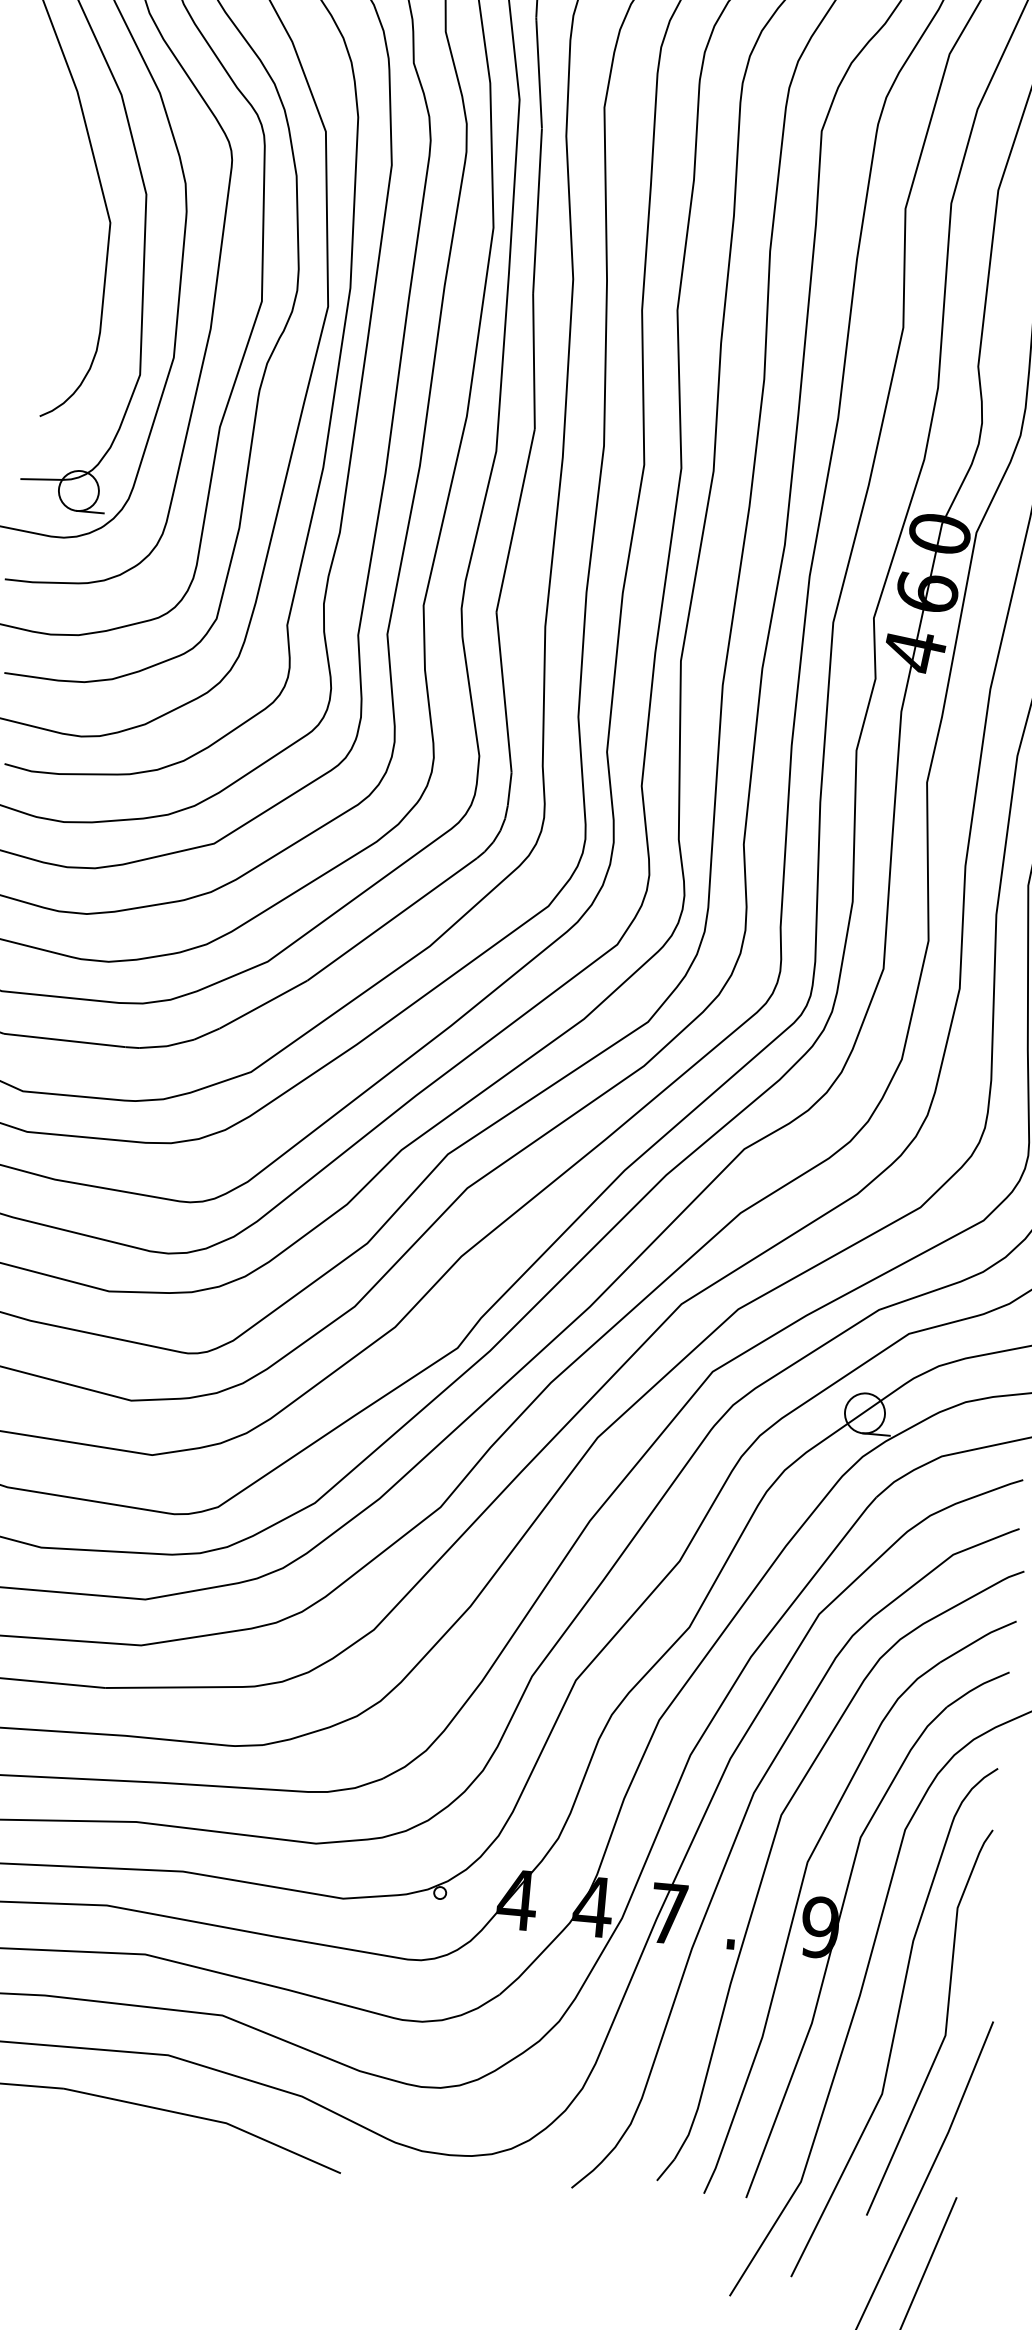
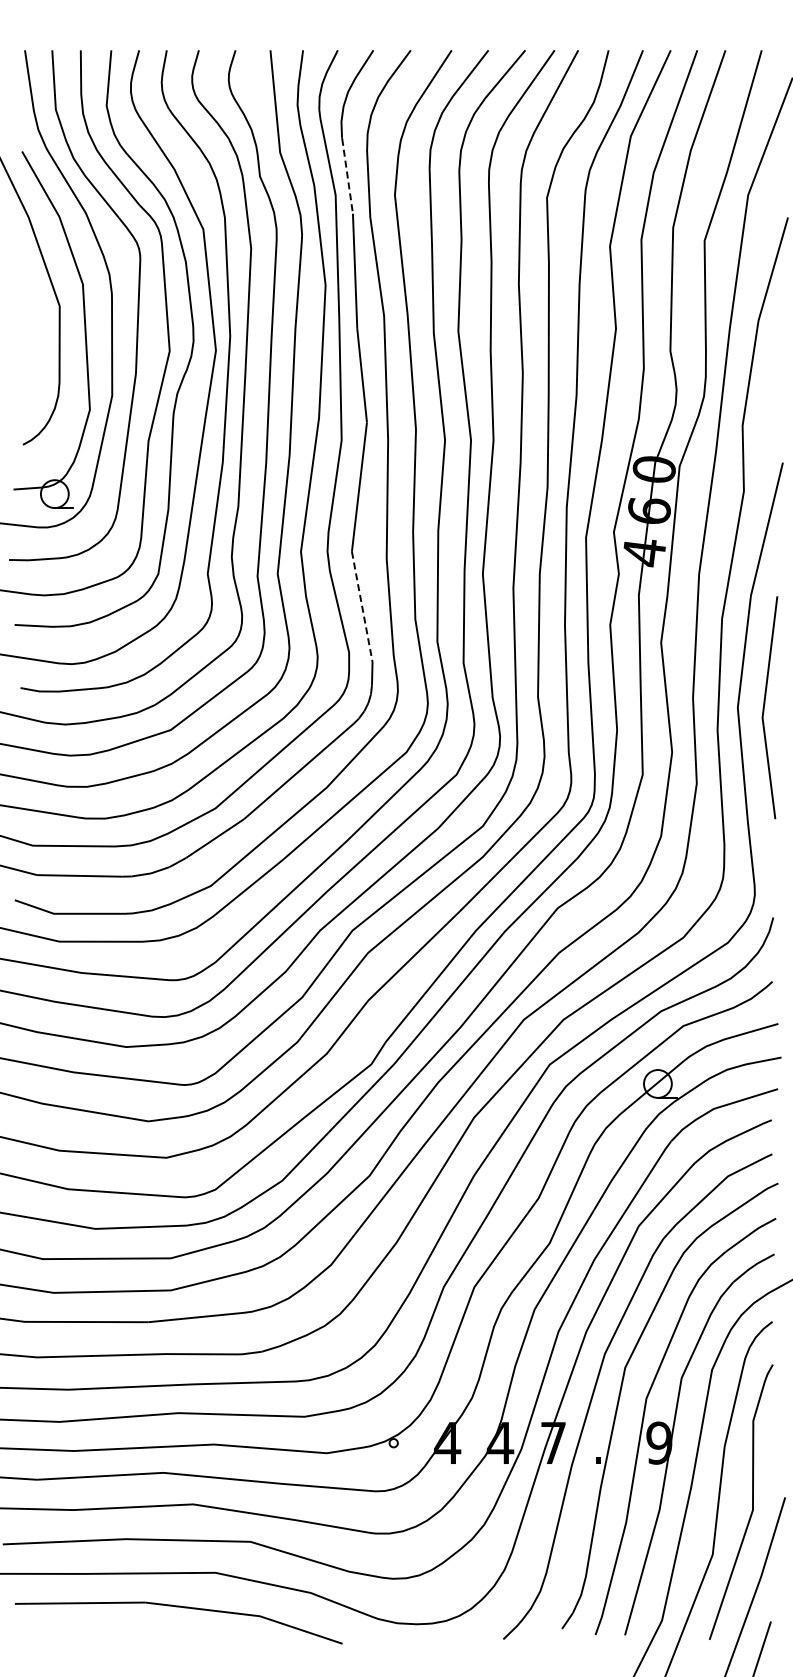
line: (539, 74) -> (347, 176), solid -> dashed
line: (504, 693) -> (362, 607), solid -> dashed

